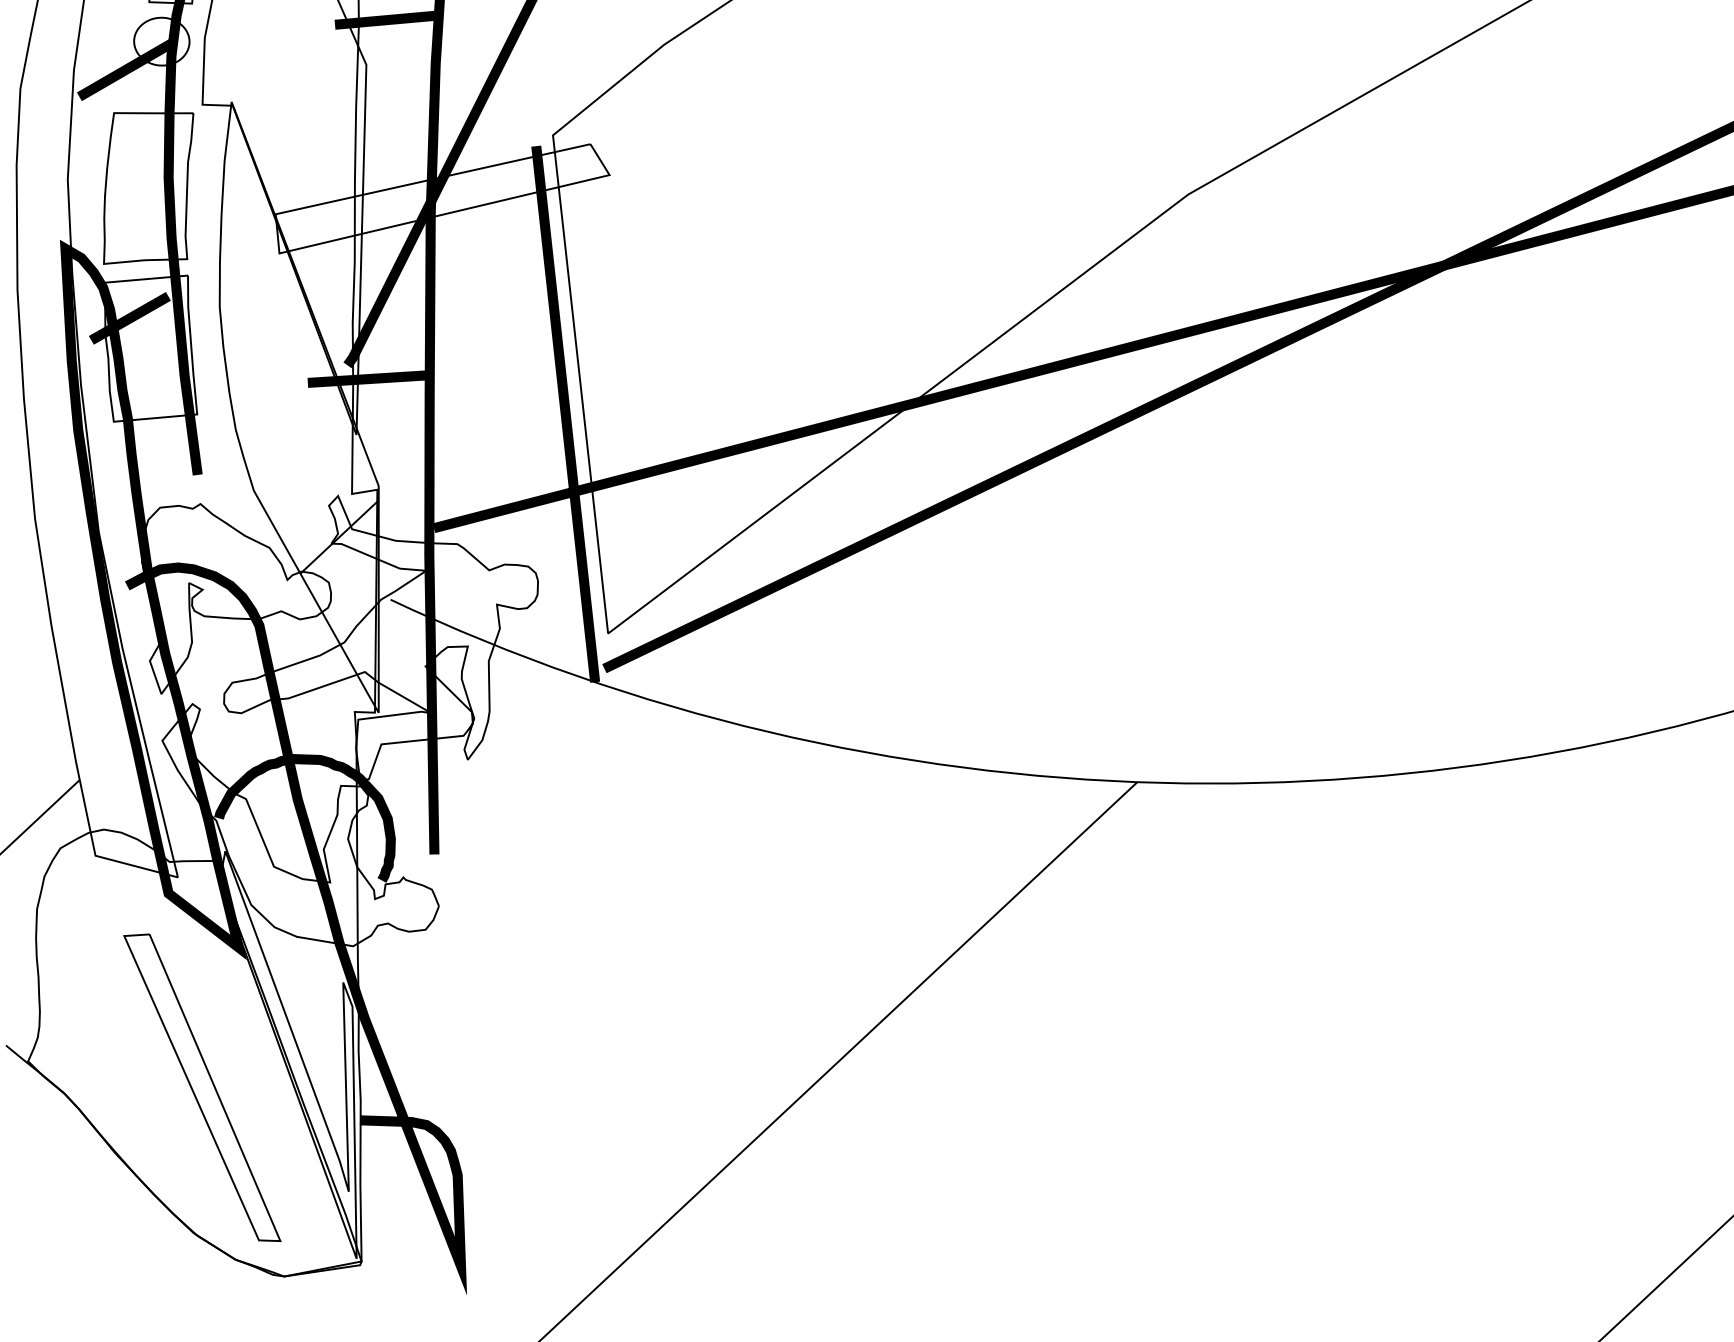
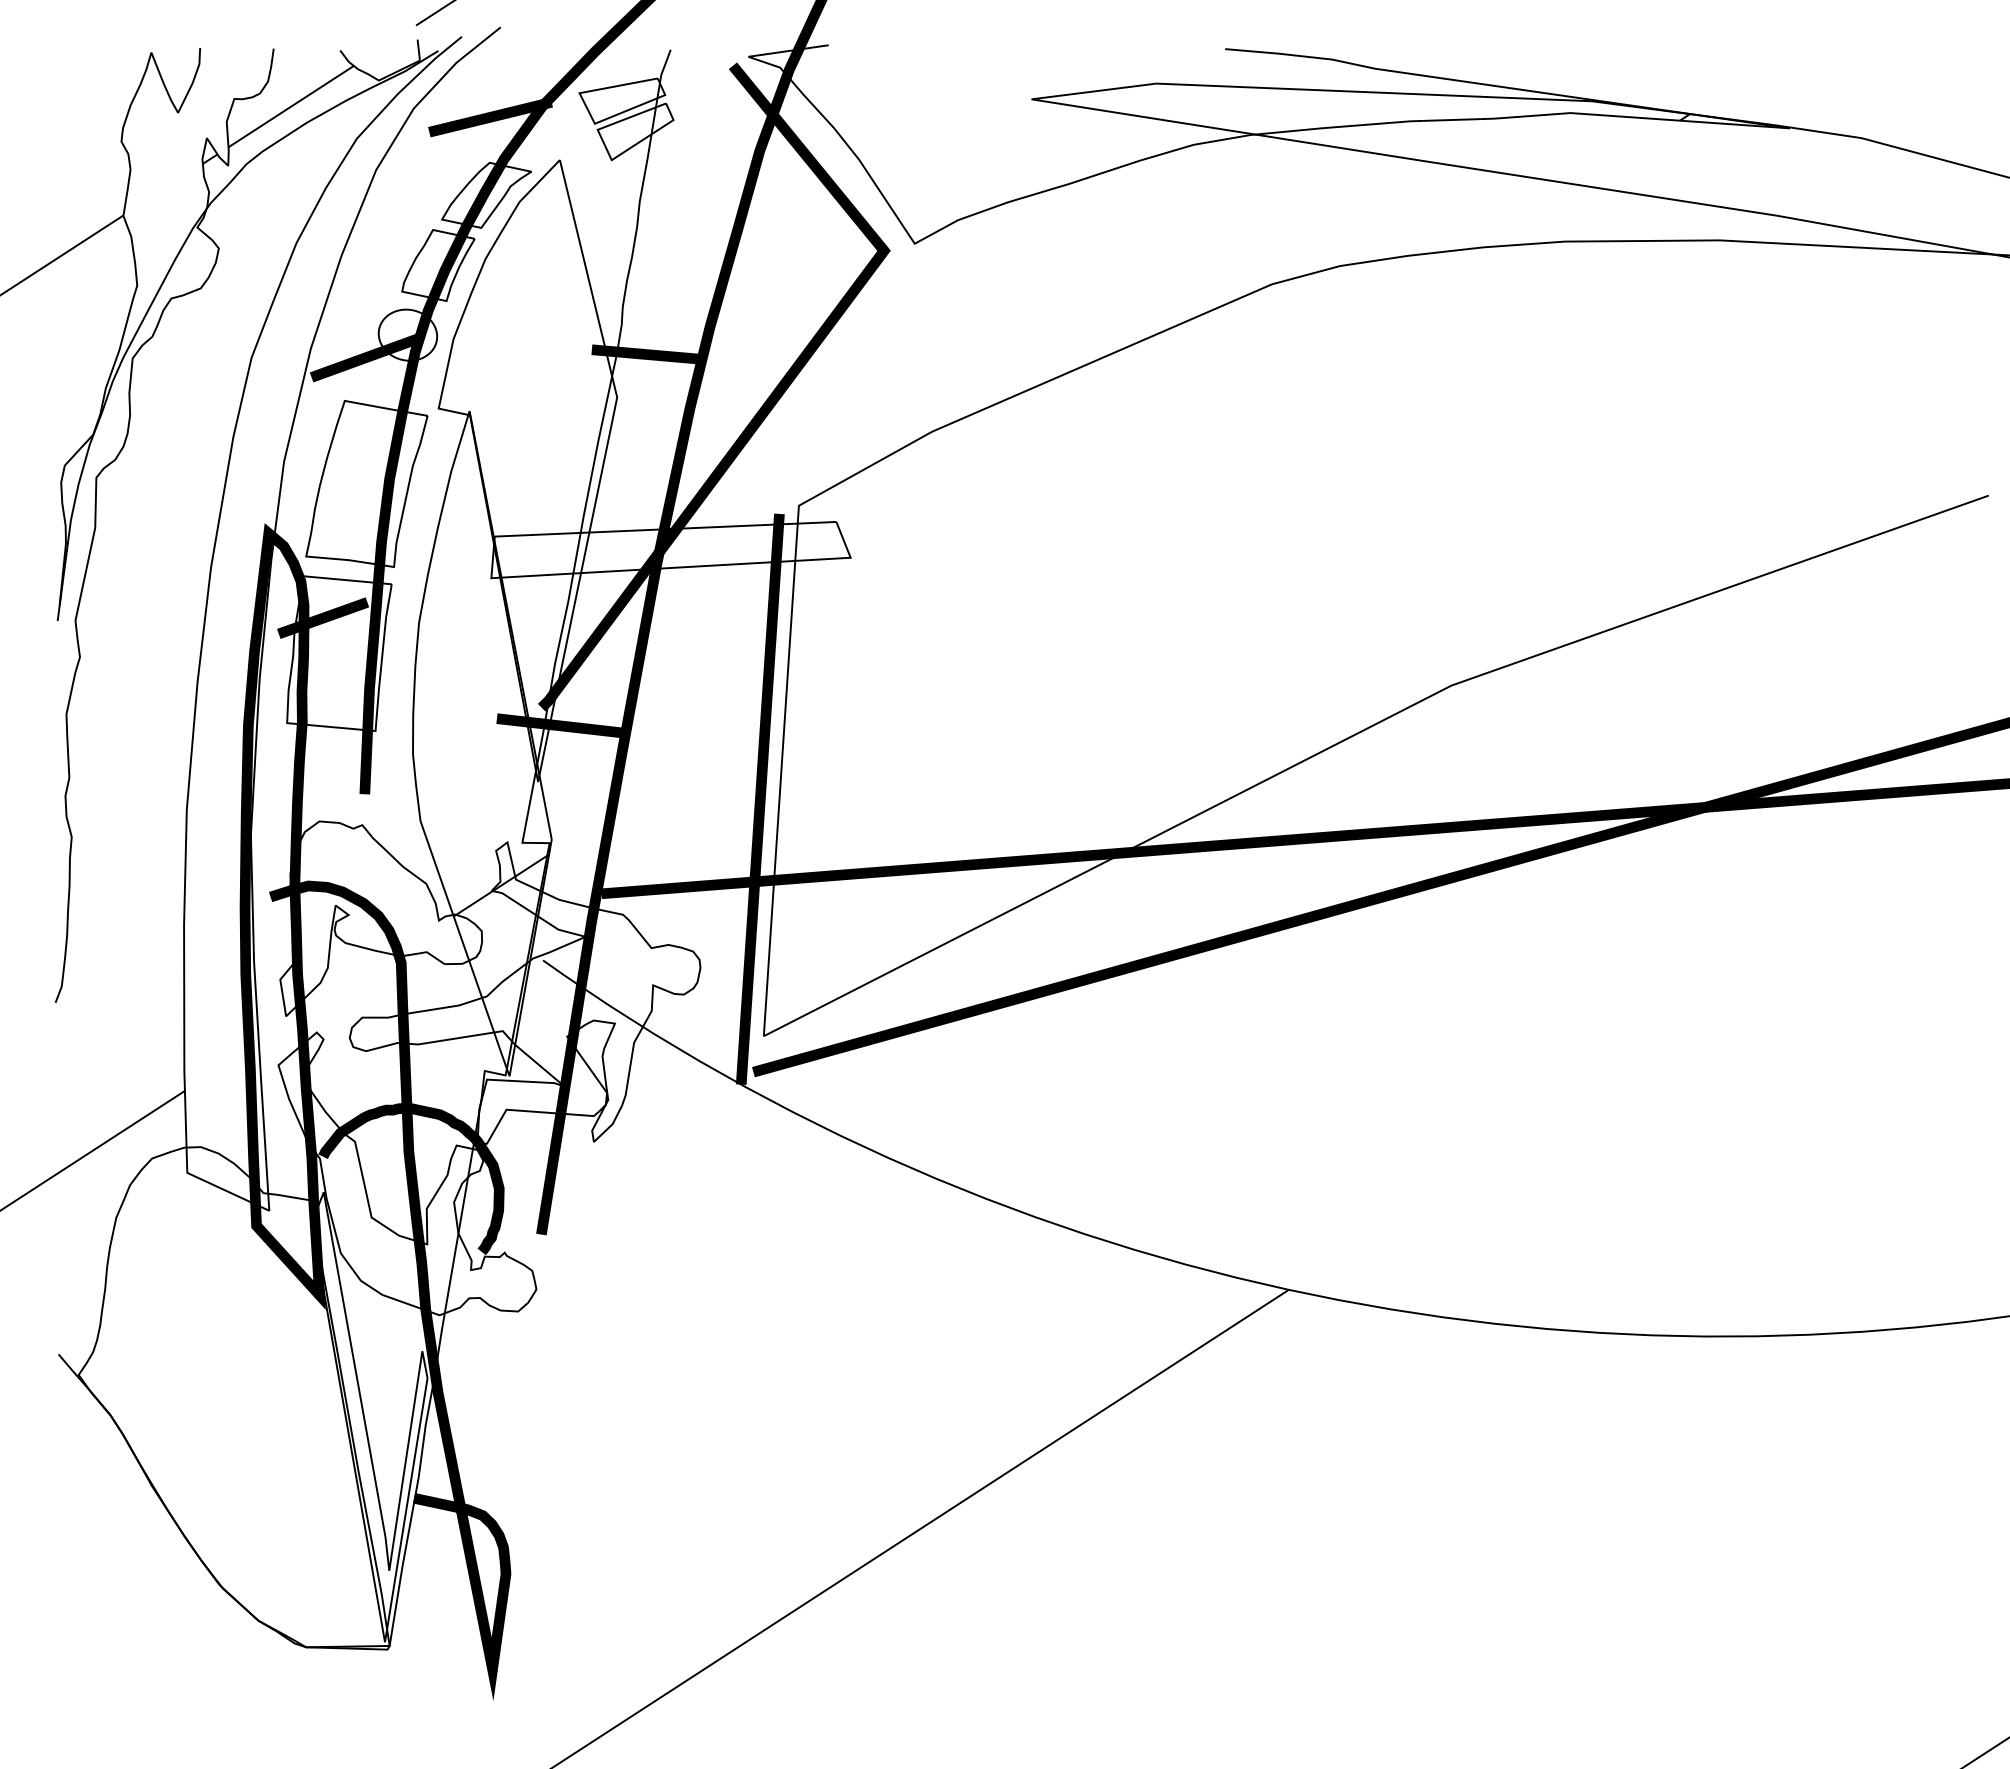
part: (202, 1088) -> (255, 1435), removed

